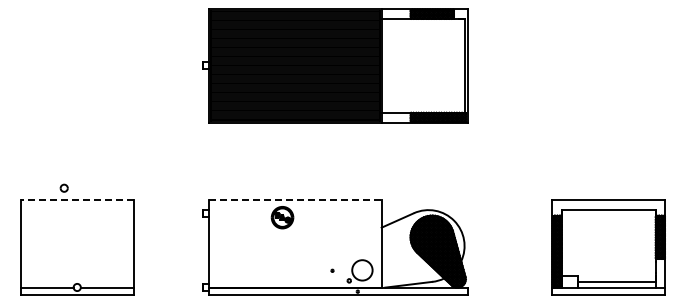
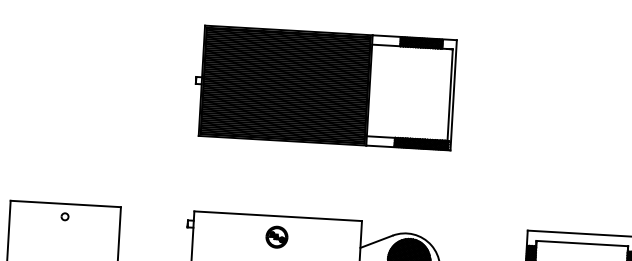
part: (63, 187) -> (64, 216), moved
line: (77, 200) -> (66, 204), dashed -> solid
line: (296, 200) -> (279, 216), dashed -> solid
part: (282, 217) -> (276, 237), moved

